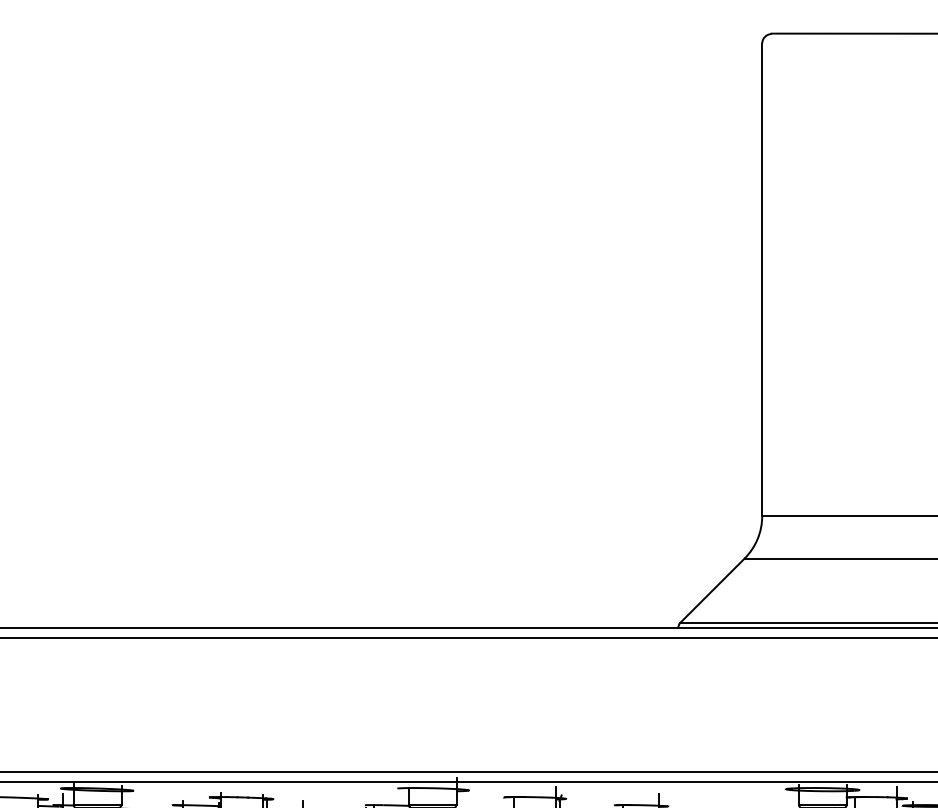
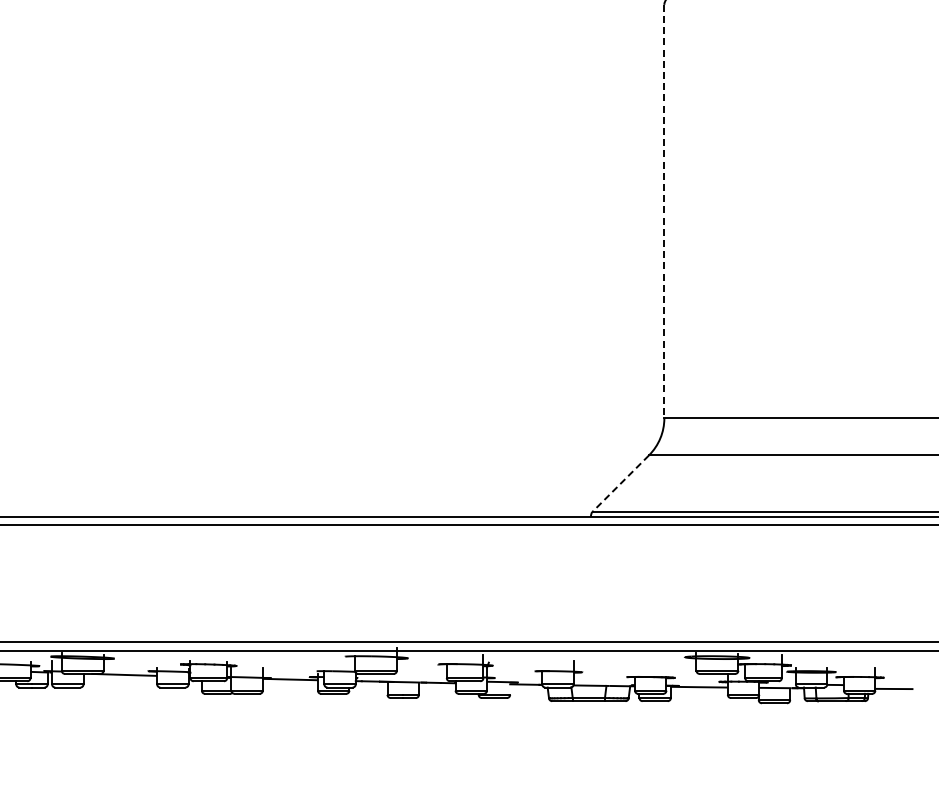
line: (762, 279) -> (664, 211), solid -> dashed
line: (712, 590) -> (620, 483), solid -> dashed

